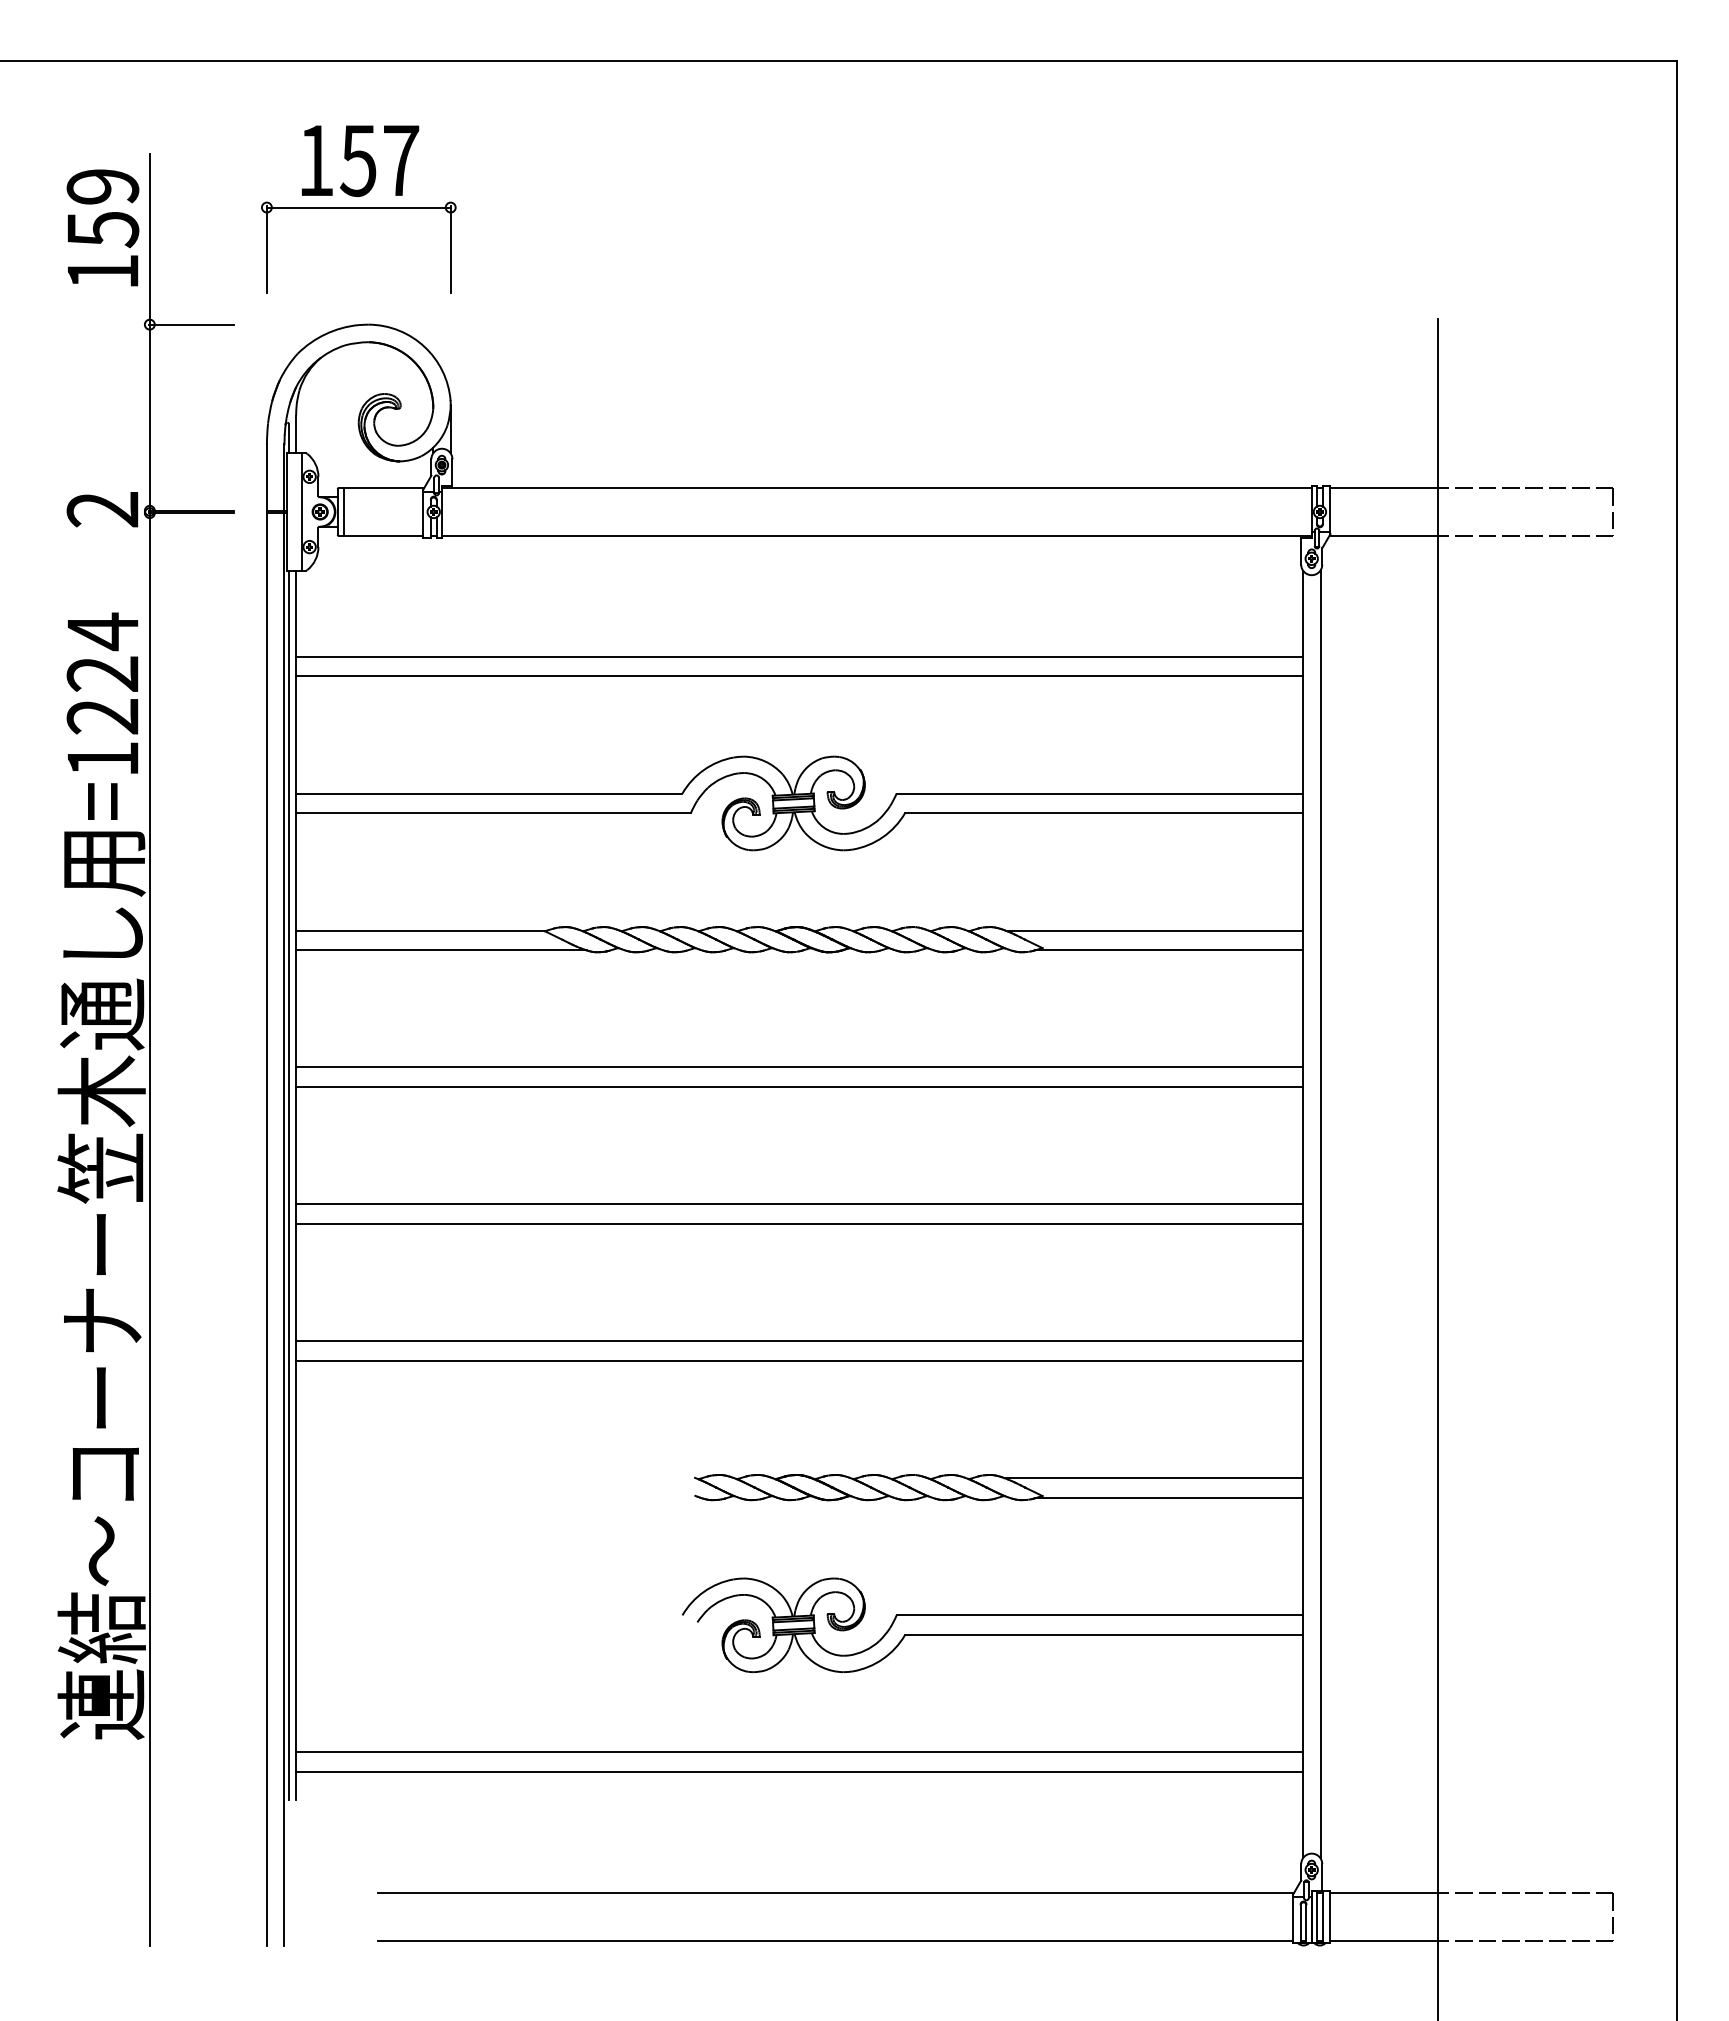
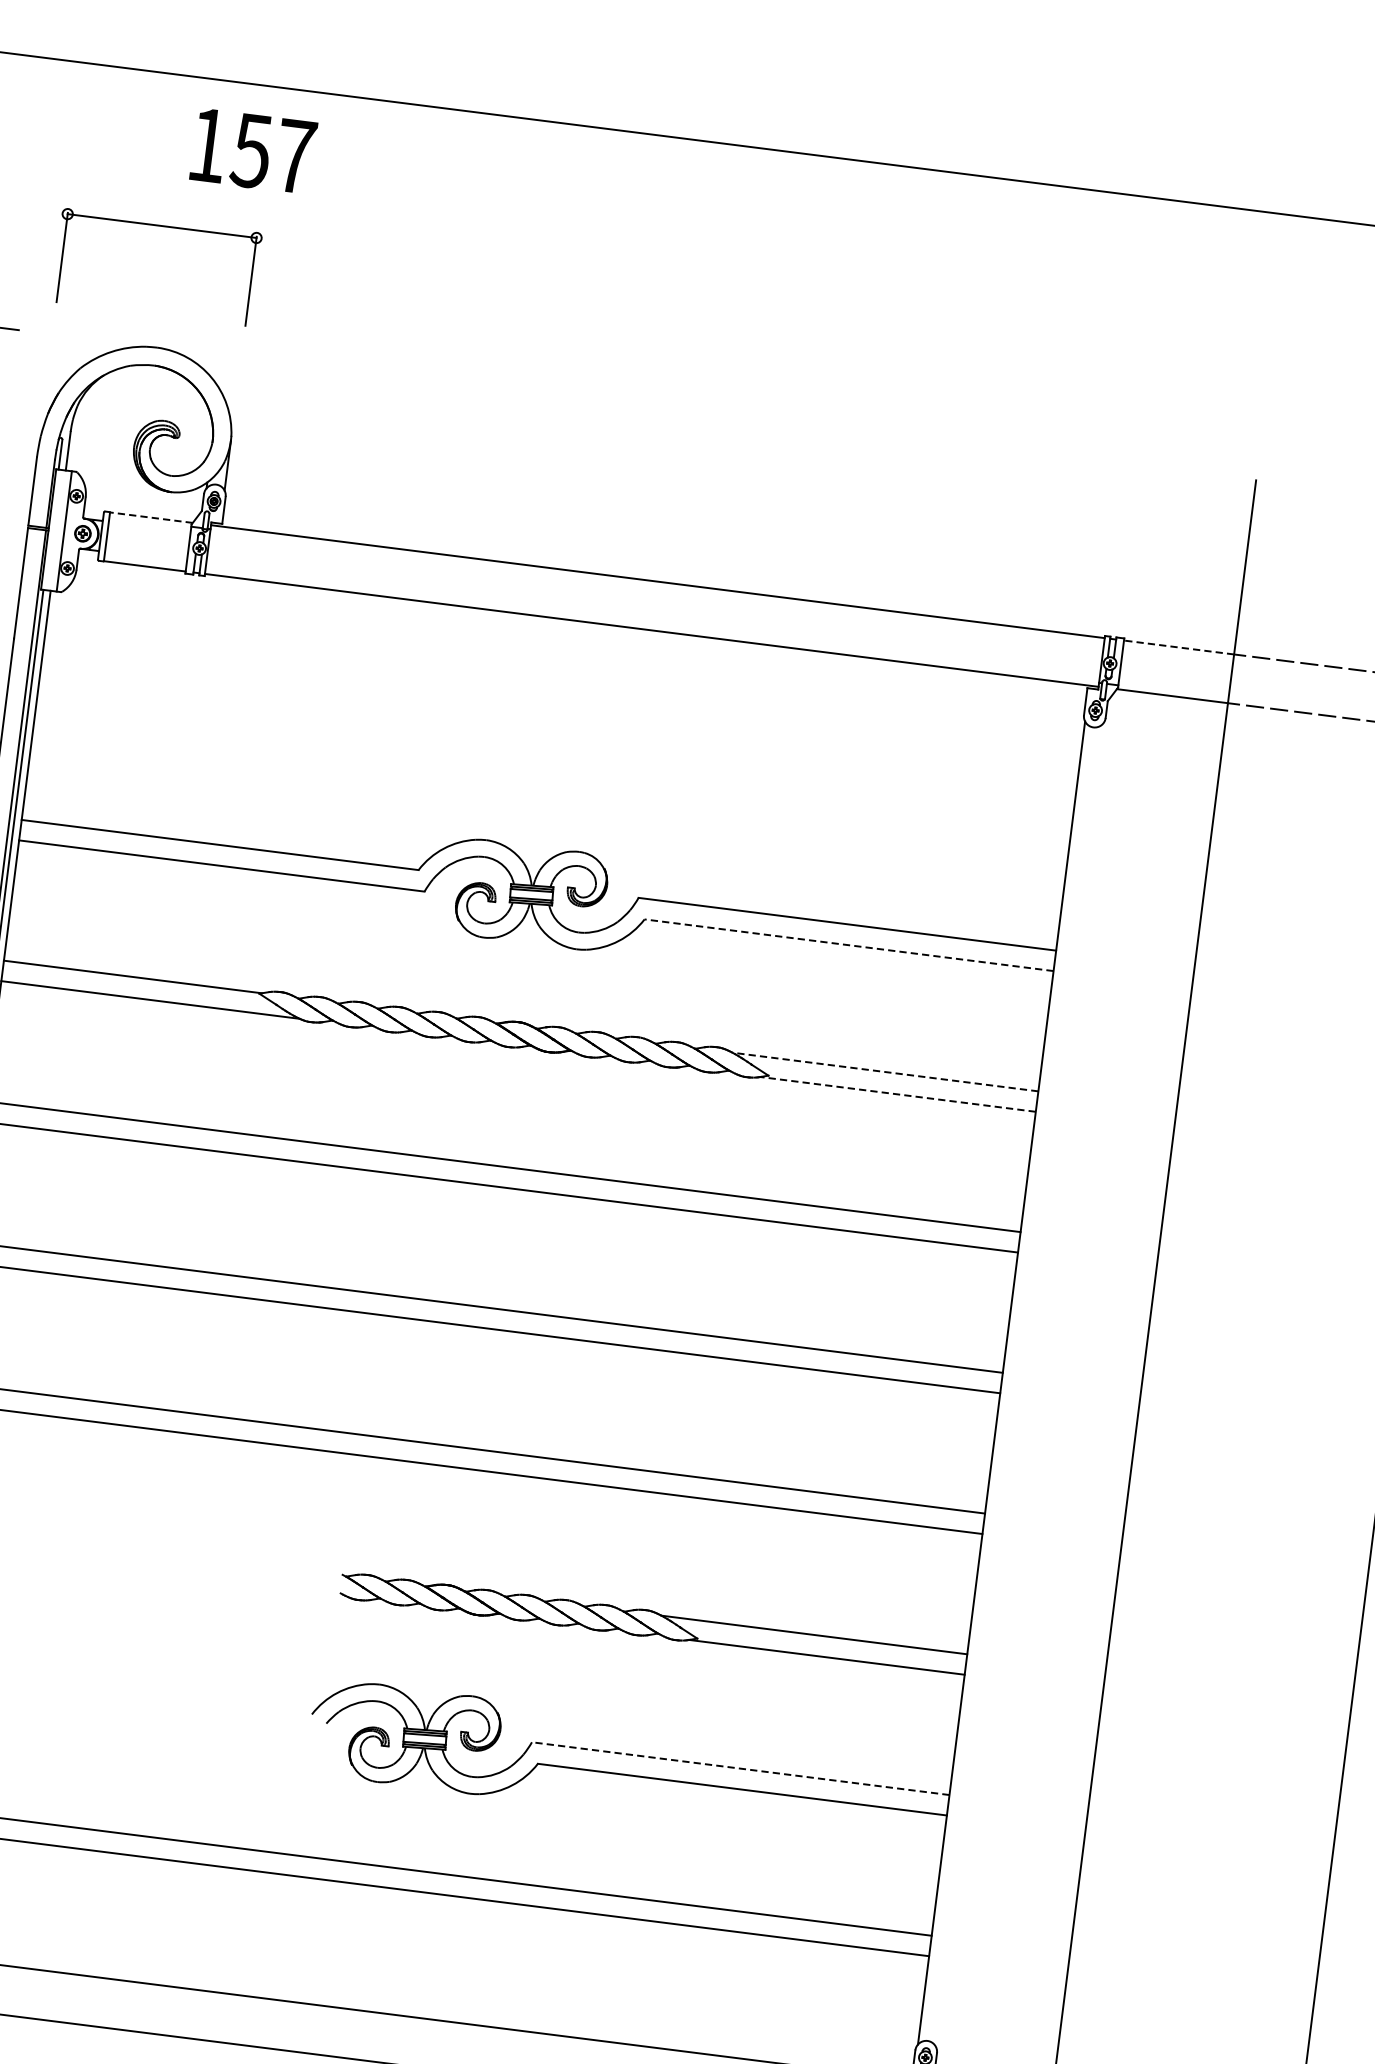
text: (360, 160) -> (253, 150), moved
line: (383, 488) -> (151, 517), solid -> dashed
line: (1384, 488) -> (1179, 647), solid -> dashed
line: (799, 656) -> (556, 744), removed
line: (799, 676) -> (554, 765), removed
line: (1103, 813) -> (848, 945), solid -> dashed
line: (1154, 930) -> (885, 1072), solid -> dashed
line: (1168, 950) -> (897, 1094), solid -> dashed
line: (1320, 1214) -> (1019, 1385), removed
line: (1099, 1615) -> (740, 1768), solid -> dashed

